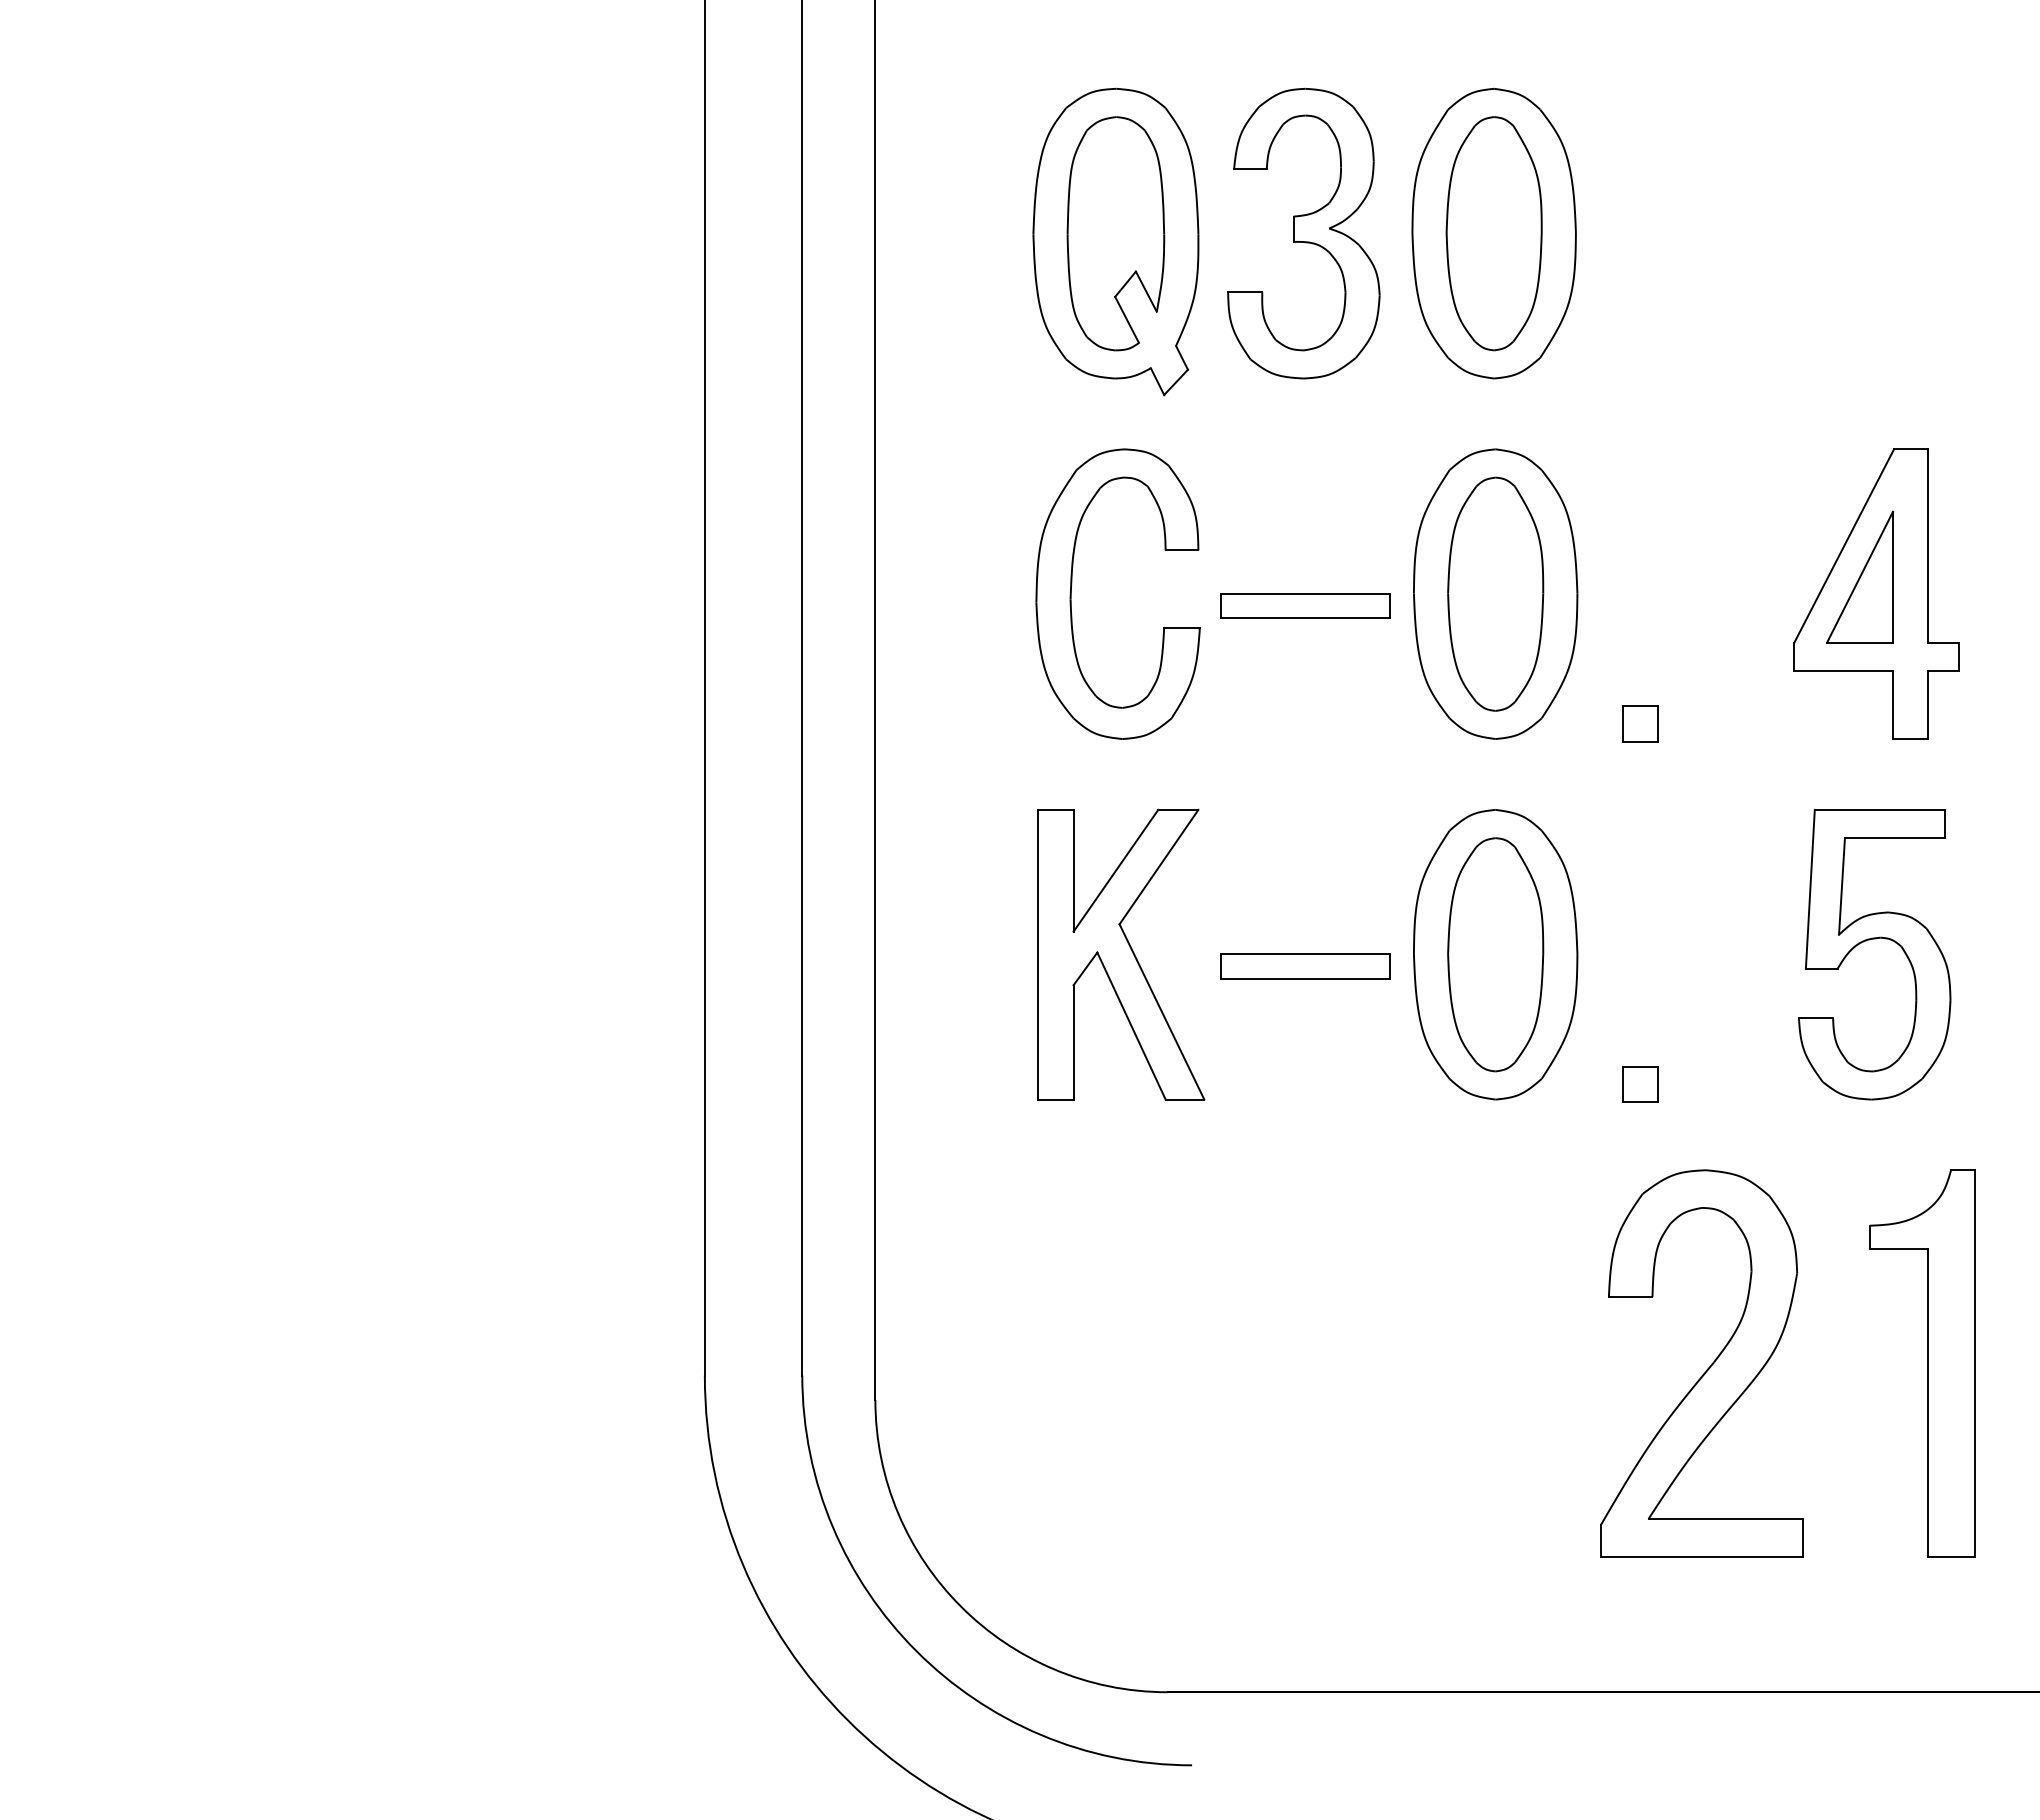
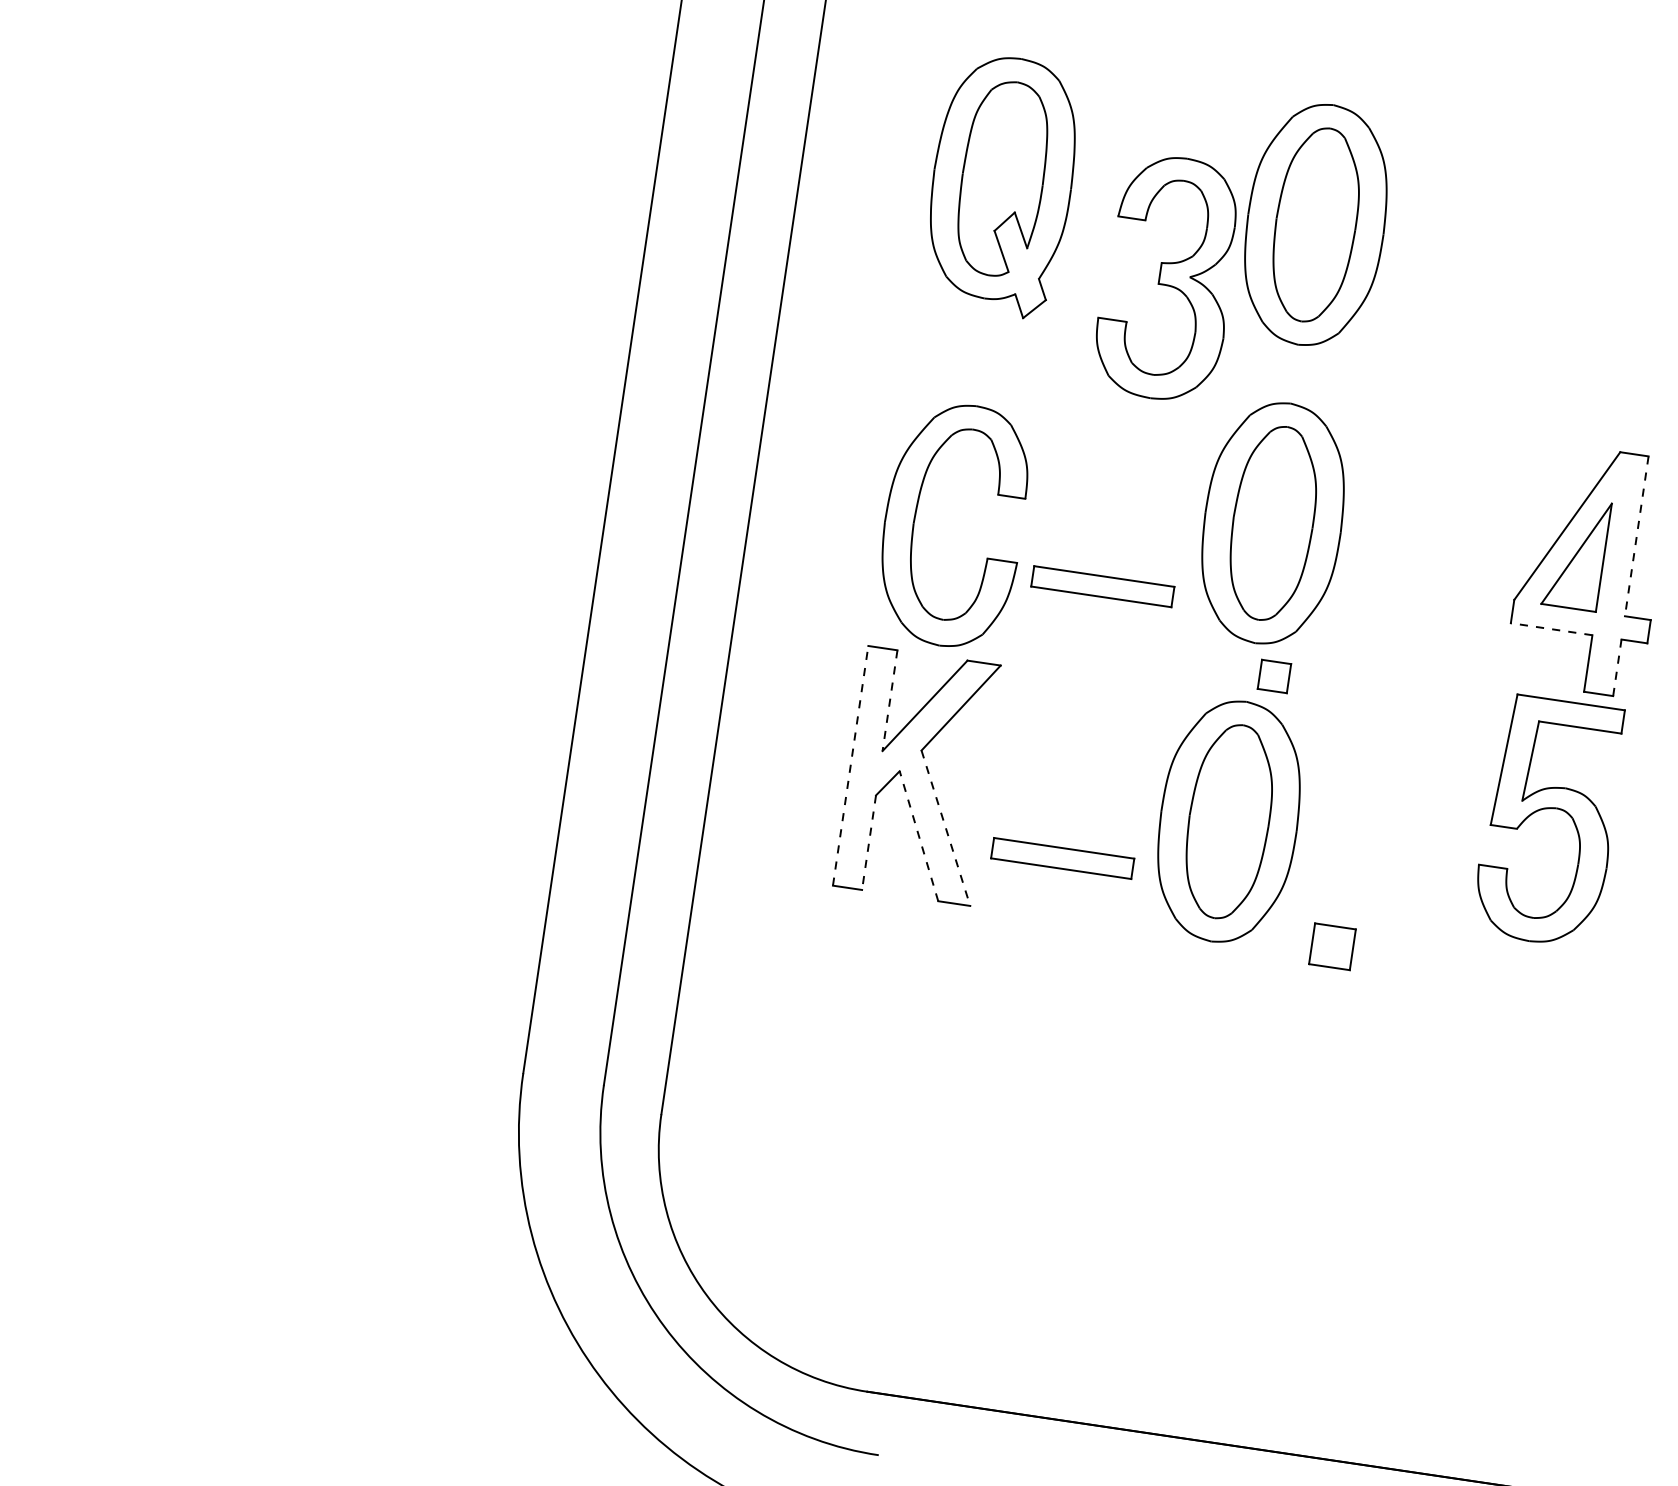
part: (1303, 233) -> (1167, 278), moved
line: (1928, 545) -> (1637, 535), solid -> dashed
part: (1072, 584) -> (917, 511), moved
part: (1305, 605) -> (1102, 586), moved
line: (1843, 670) -> (1551, 629), solid -> dashed
line: (1928, 705) -> (1617, 668), solid -> dashed
part: (1640, 723) -> (1274, 676), moved
line: (1073, 870) -> (889, 700), solid -> dashed
part: (1869, 940) -> (1546, 809), moved
line: (1038, 954) -> (850, 765), solid -> dashed
part: (1305, 966) -> (1062, 858), moved
line: (1162, 1012) -> (946, 828), solid -> dashed
line: (1131, 1025) -> (919, 835), solid -> dashed
line: (1073, 1042) -> (868, 842), solid -> dashed
part: (1640, 1084) -> (1332, 946), size x1.4
part: (1922, 1363) -> (1532, 1212), removed
part: (1707, 1368) -> (1353, 1189), removed

